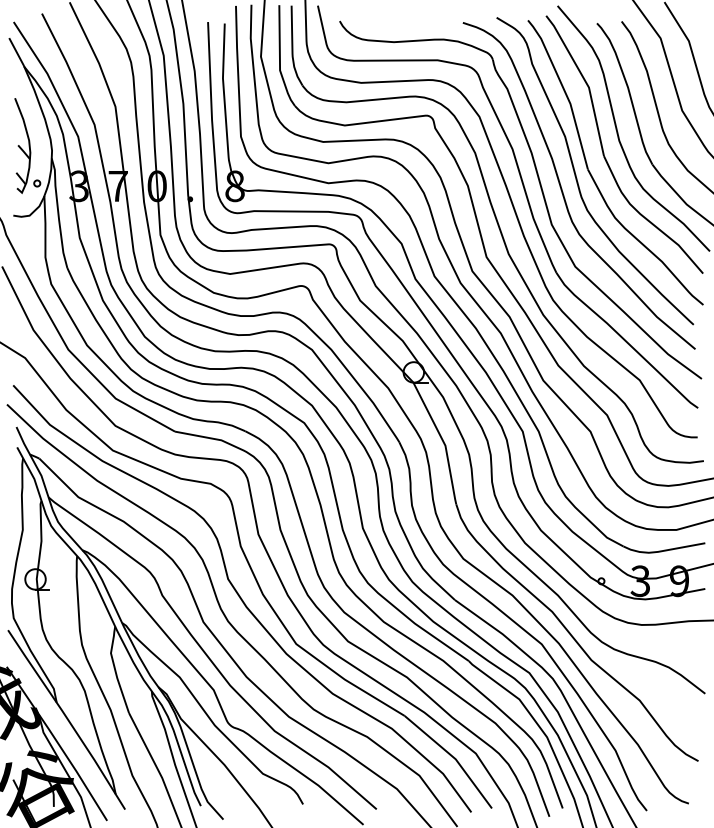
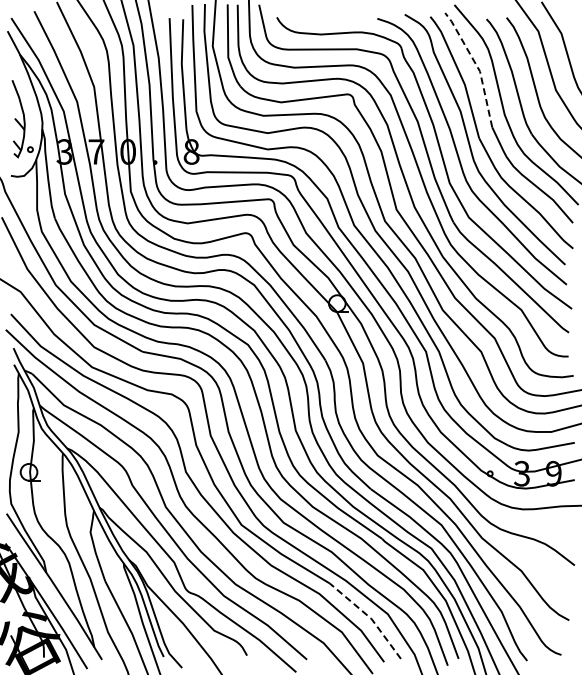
line: (585, 81) -> (477, 66), solid -> dashed
line: (453, 757) -> (369, 617), solid -> dashed

